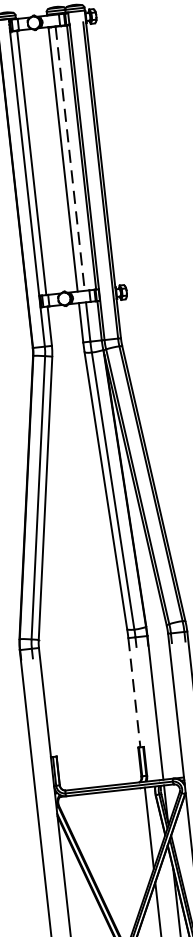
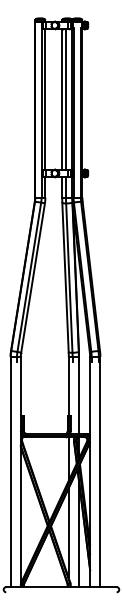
line: (71, 158) -> (66, 99), dashed -> solid
line: (133, 693) -> (68, 386), dashed -> solid

